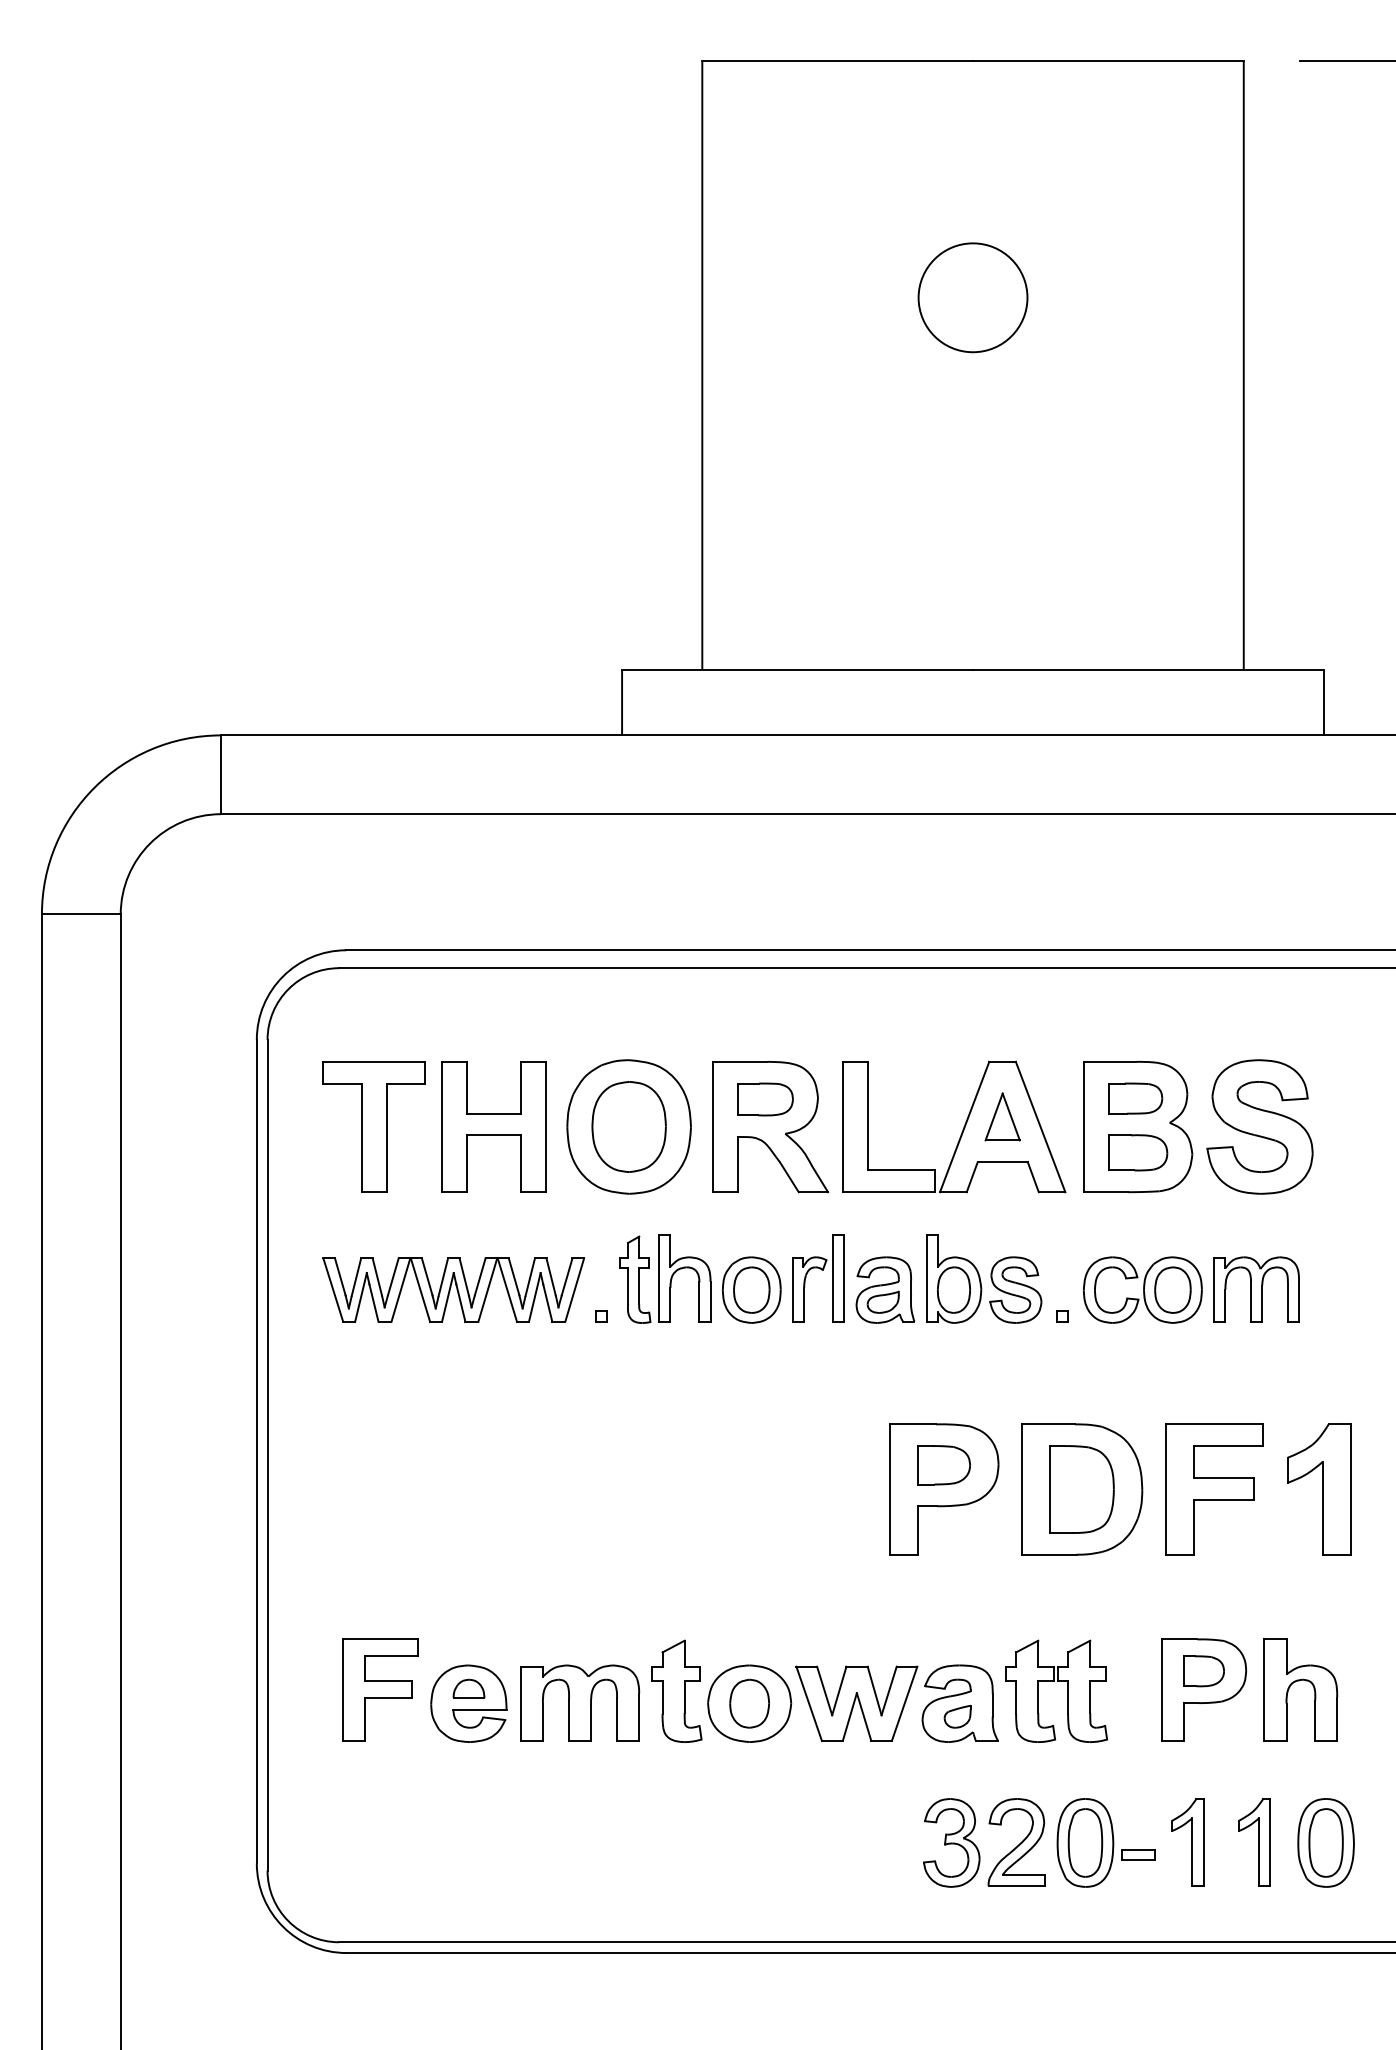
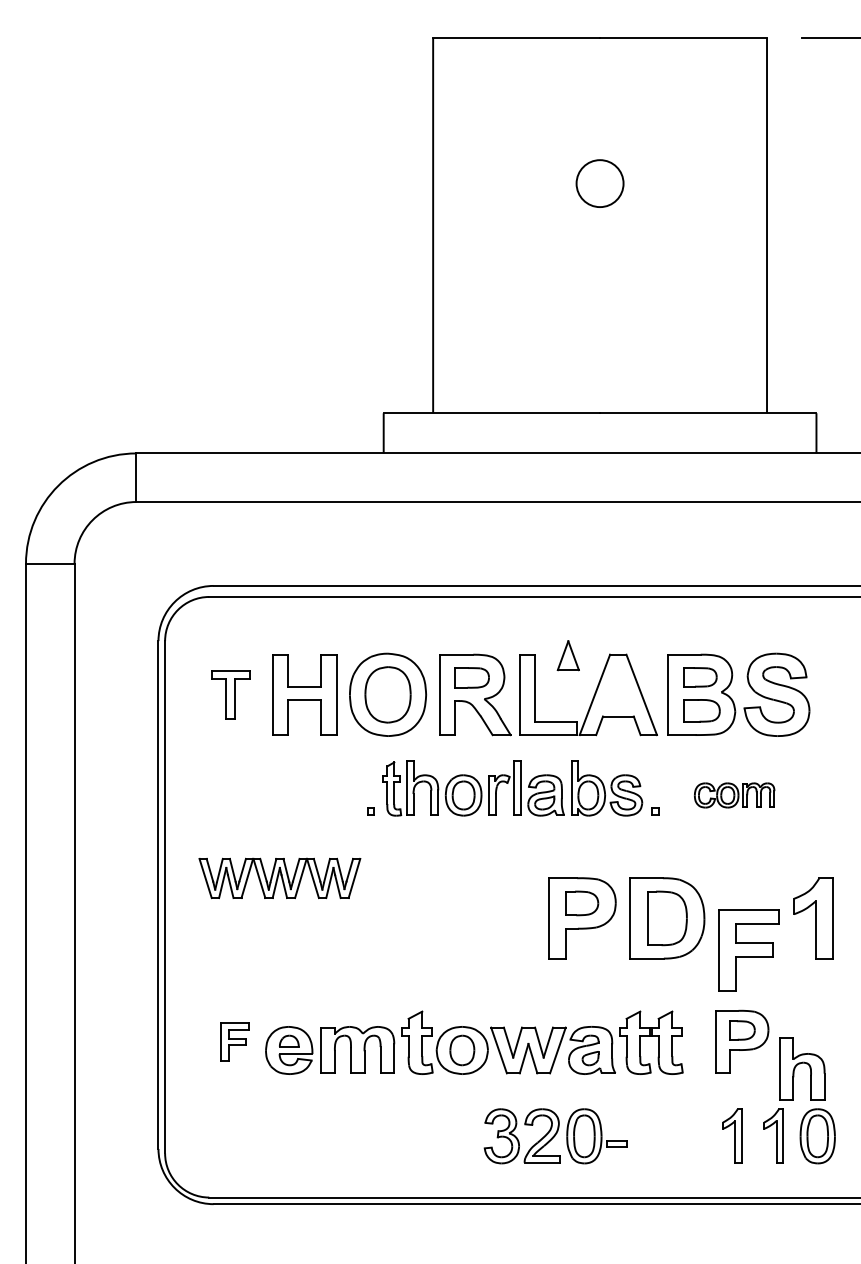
circle: (972, 297) -> (599, 183), size x0.7
part: (1001, 1116) -> (567, 655), moved
part: (373, 1126) -> (230, 694), size x0.6
part: (453, 1290) -> (279, 878), moved
part: (1191, 1290) -> (734, 795), size x0.6
part: (1213, 1489) -> (748, 950), moved
part: (380, 1689) -> (234, 1041), size x0.6
part: (1301, 1689) -> (802, 1068), moved
part: (1038, 1843) -> (555, 1136), moved

